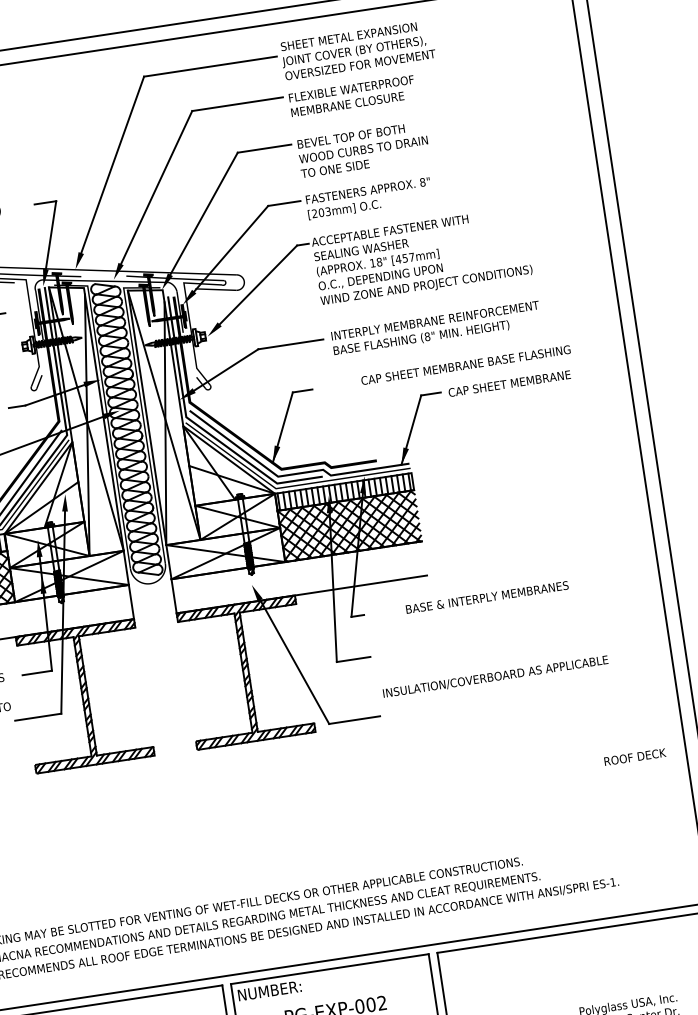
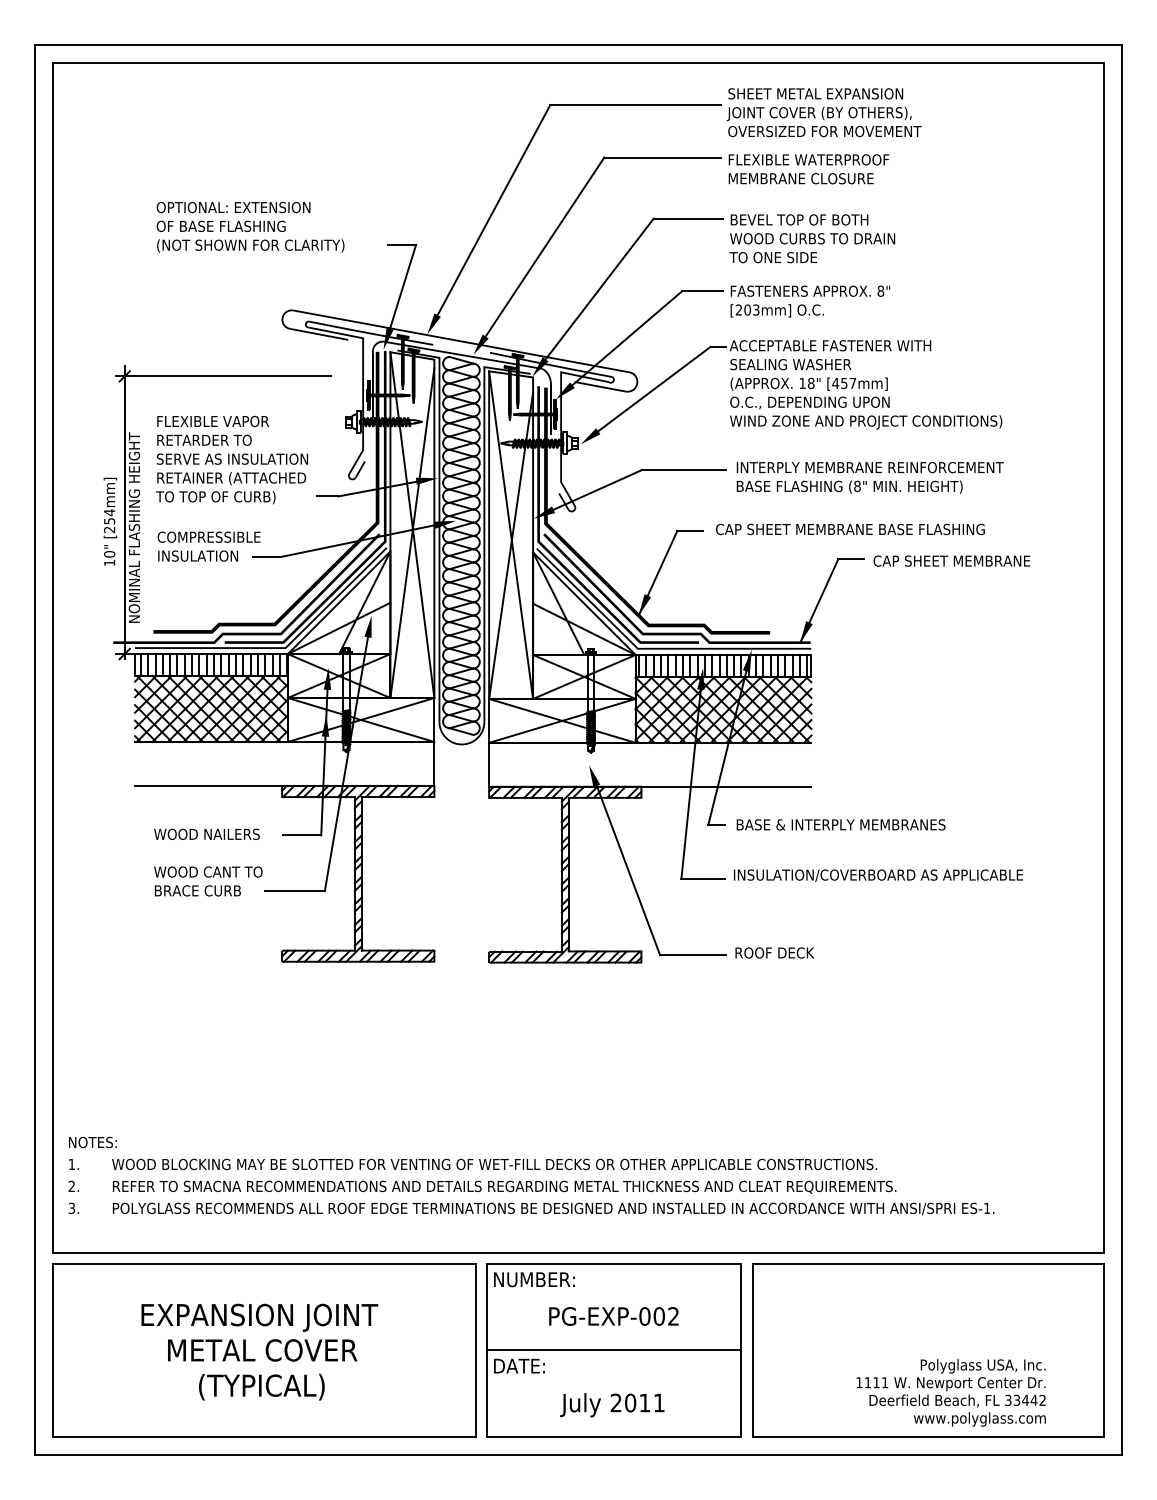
text: (465, 365) -> (850, 529), moved
text: (486, 597) -> (840, 824), moved
text: (495, 676) -> (878, 875), moved
text: (634, 756) -> (774, 952), moved

